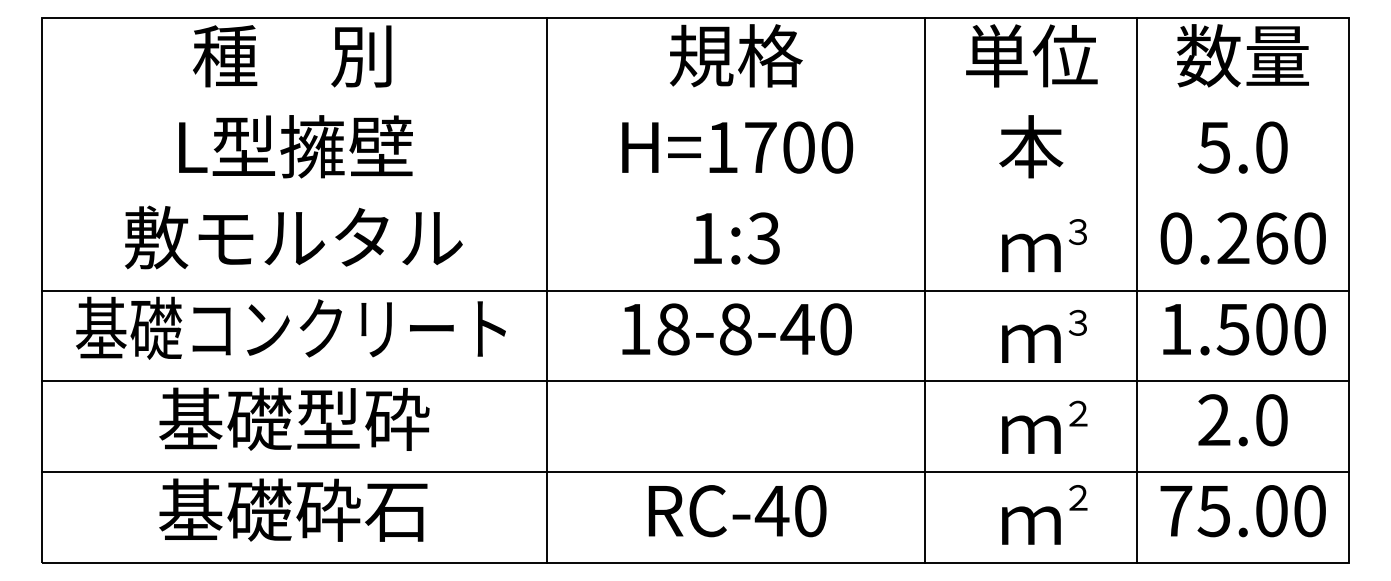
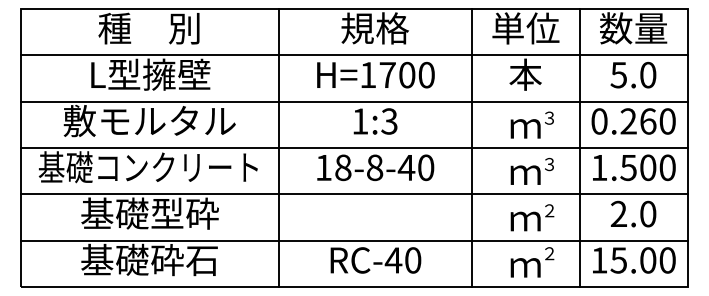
line: (695, 109) -> (354, 55), added
line: (695, 199) -> (354, 101), added
text: (1176, 511) -> (599, 260), 75.00 -> 15.00

